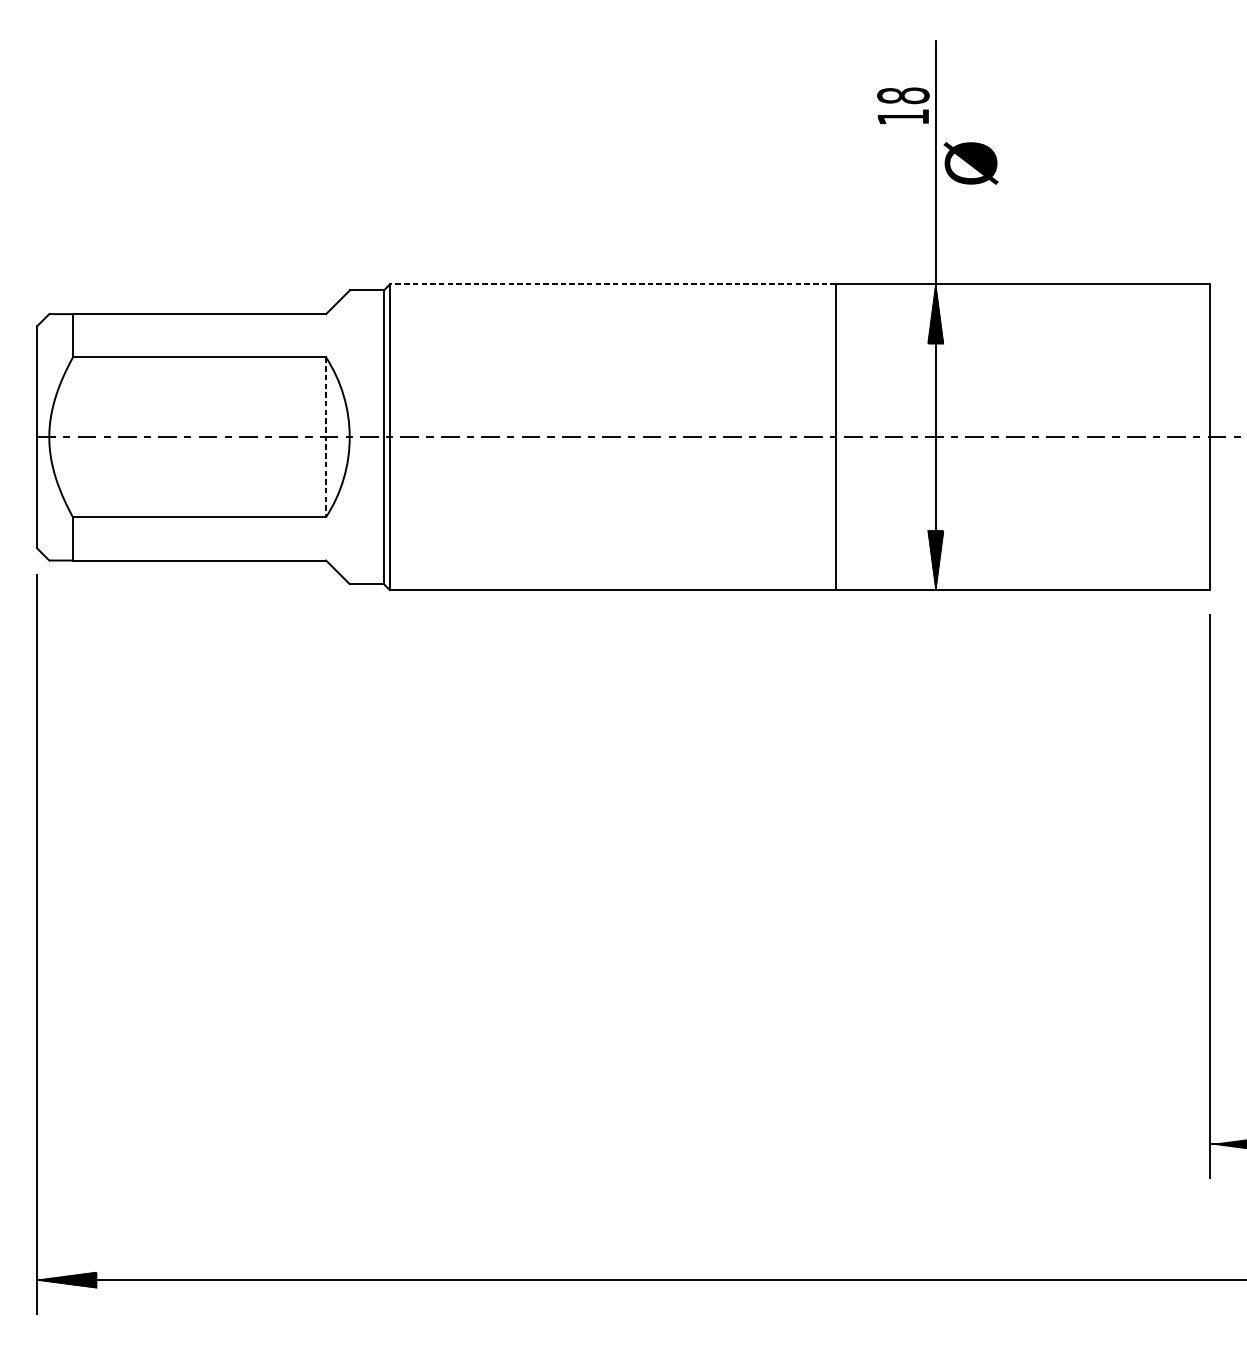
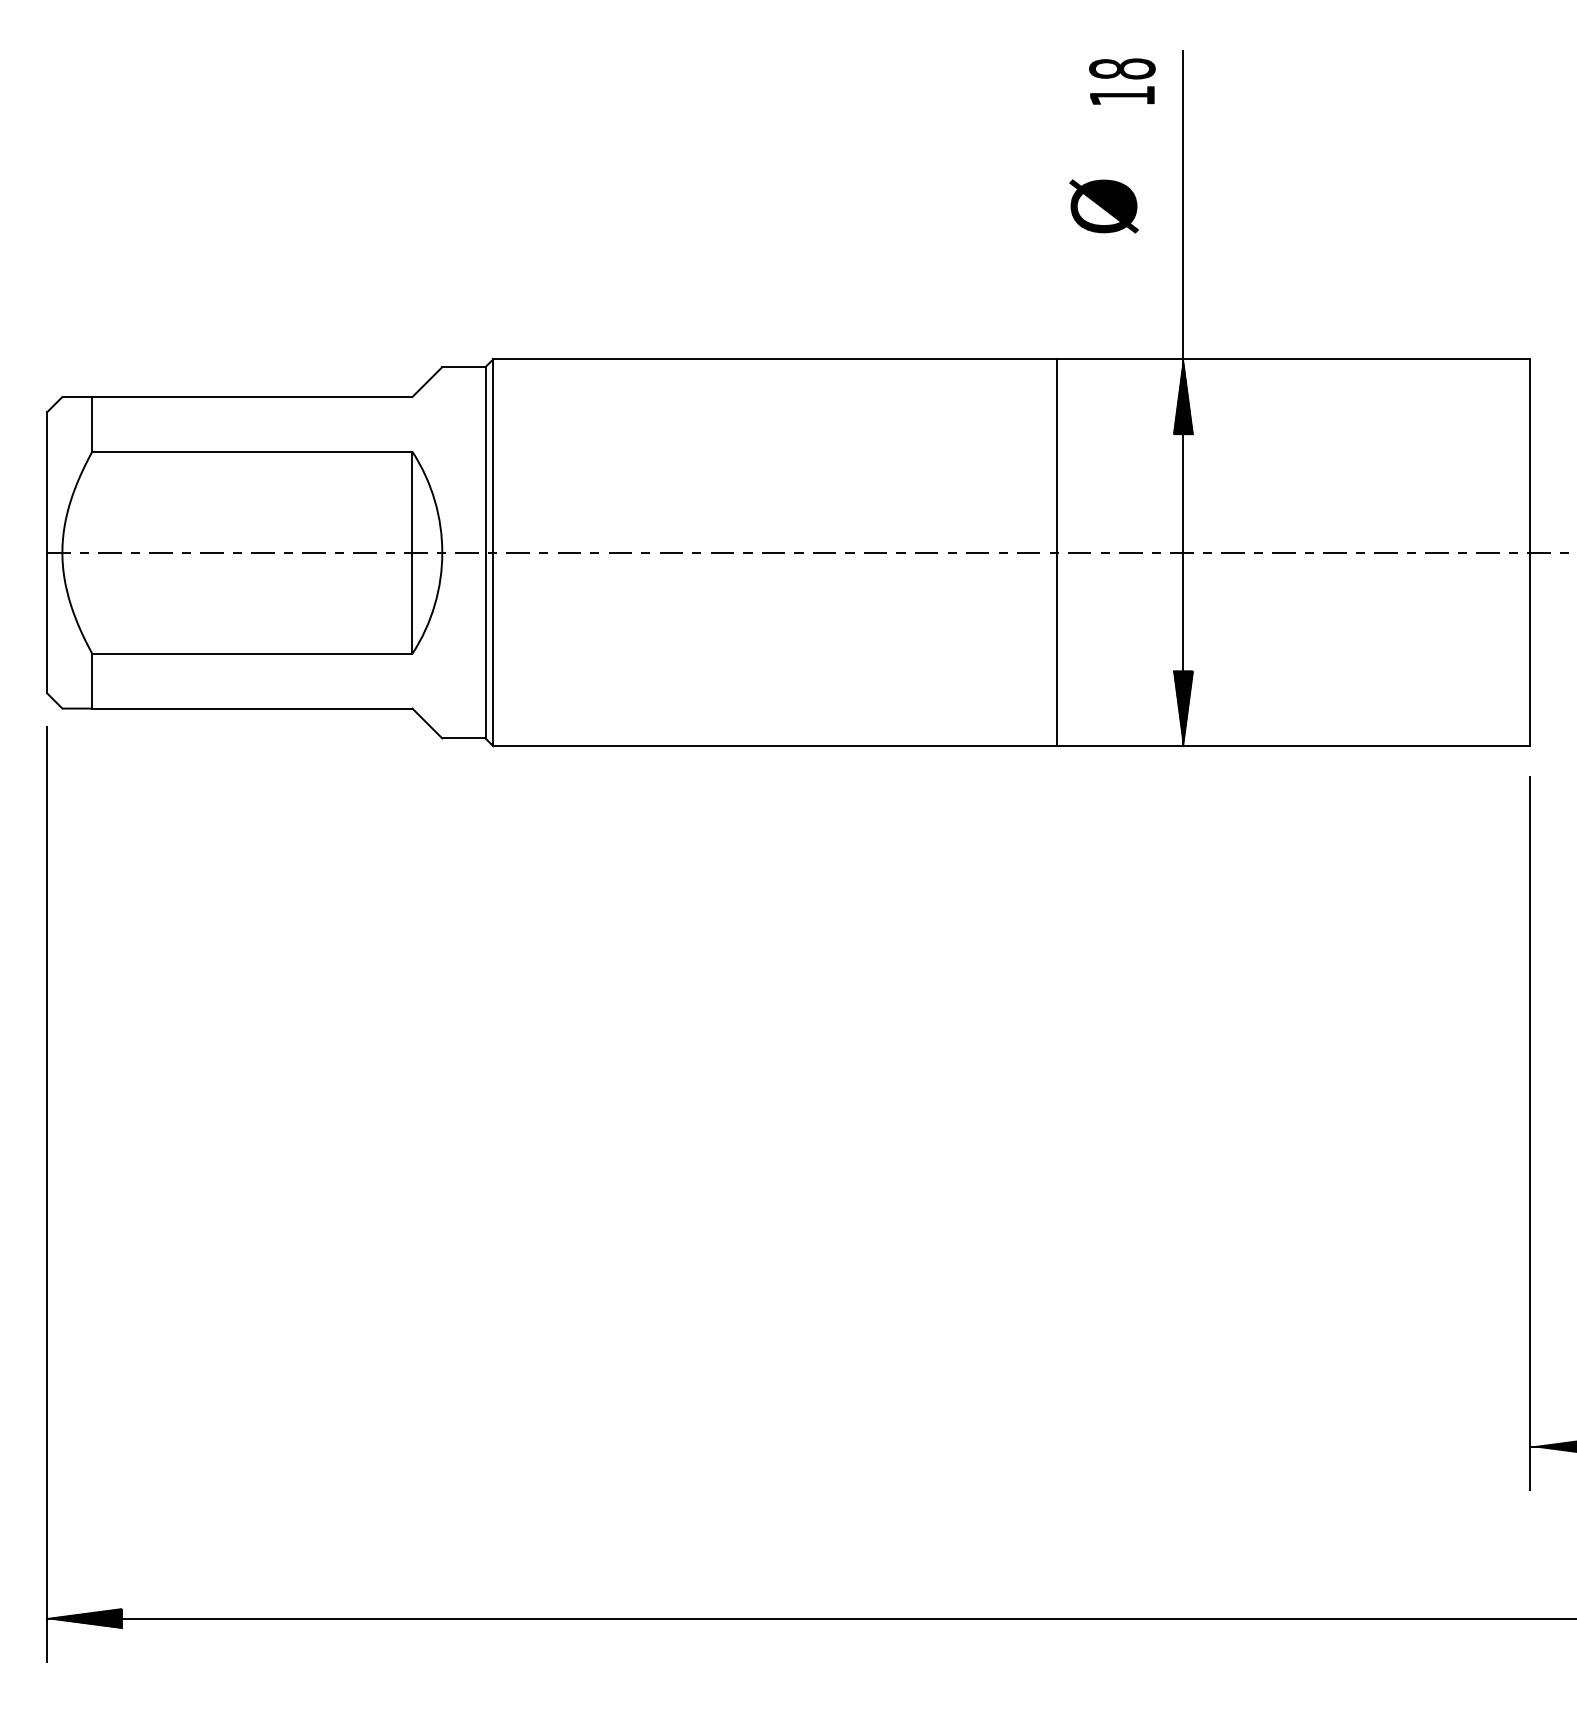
text: (903, 105) -> (1122, 81), moved
text: (970, 163) -> (1103, 206), moved
line: (613, 284) -> (775, 359), dashed -> solid
line: (326, 437) -> (412, 552), dashed -> solid

